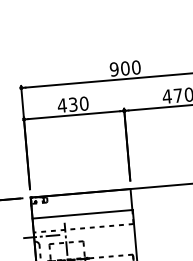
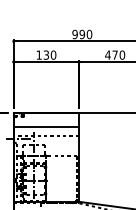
text: (124, 68) -> (81, 34), 900 -> 990
text: (62, 104) -> (39, 54), 430 -> 130

